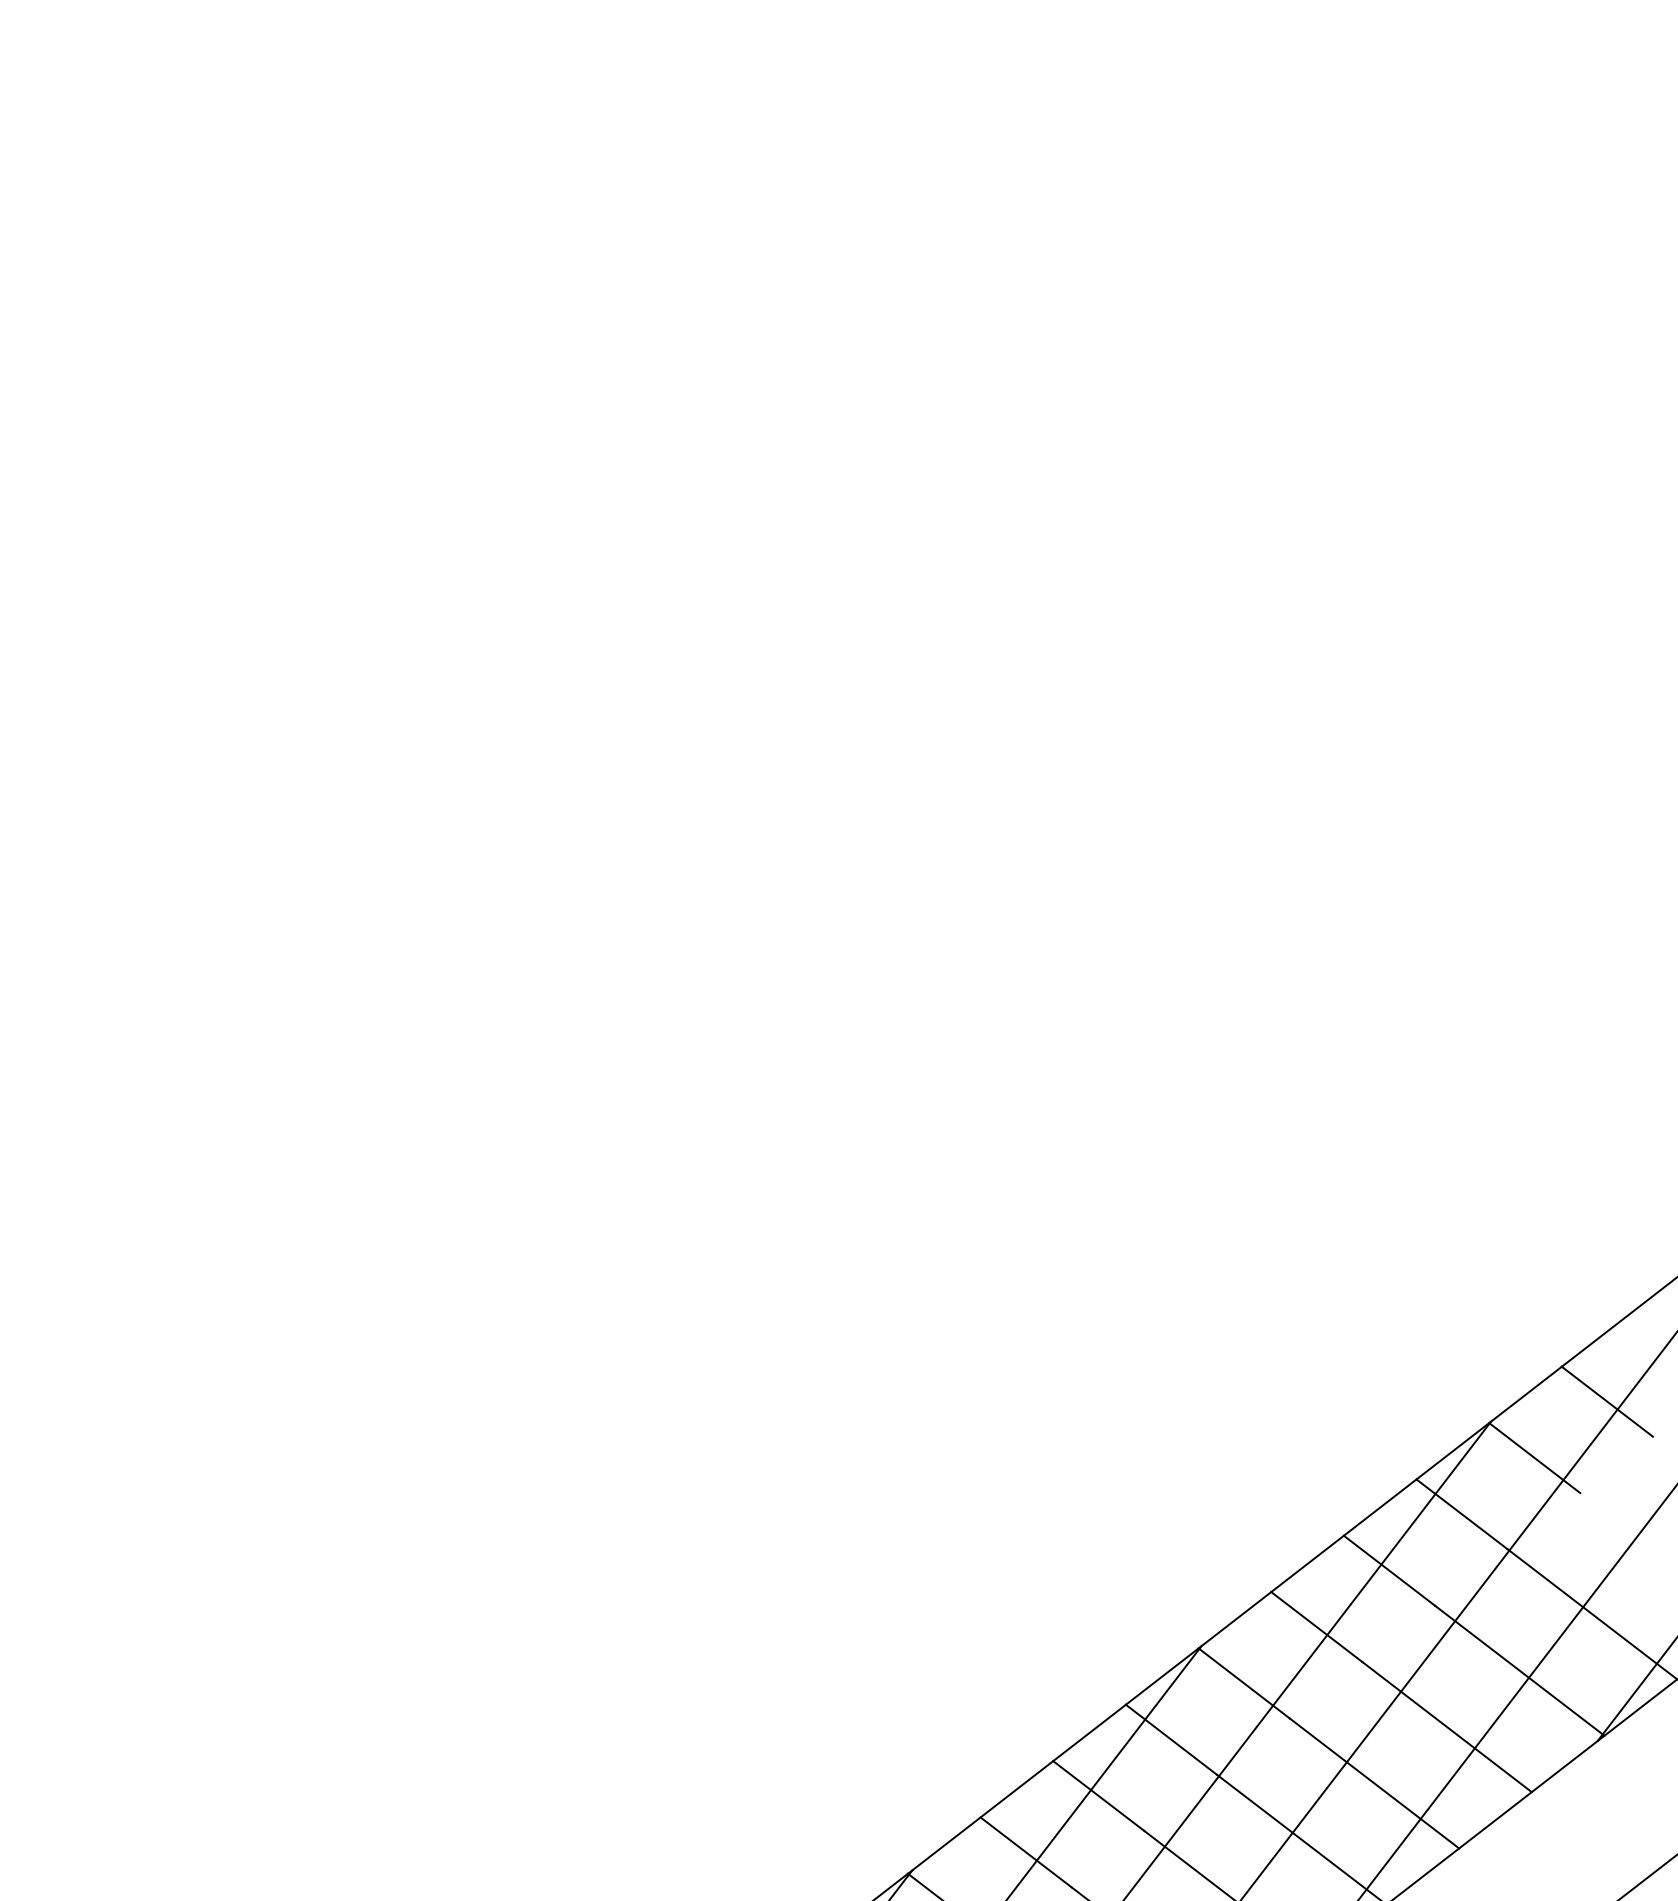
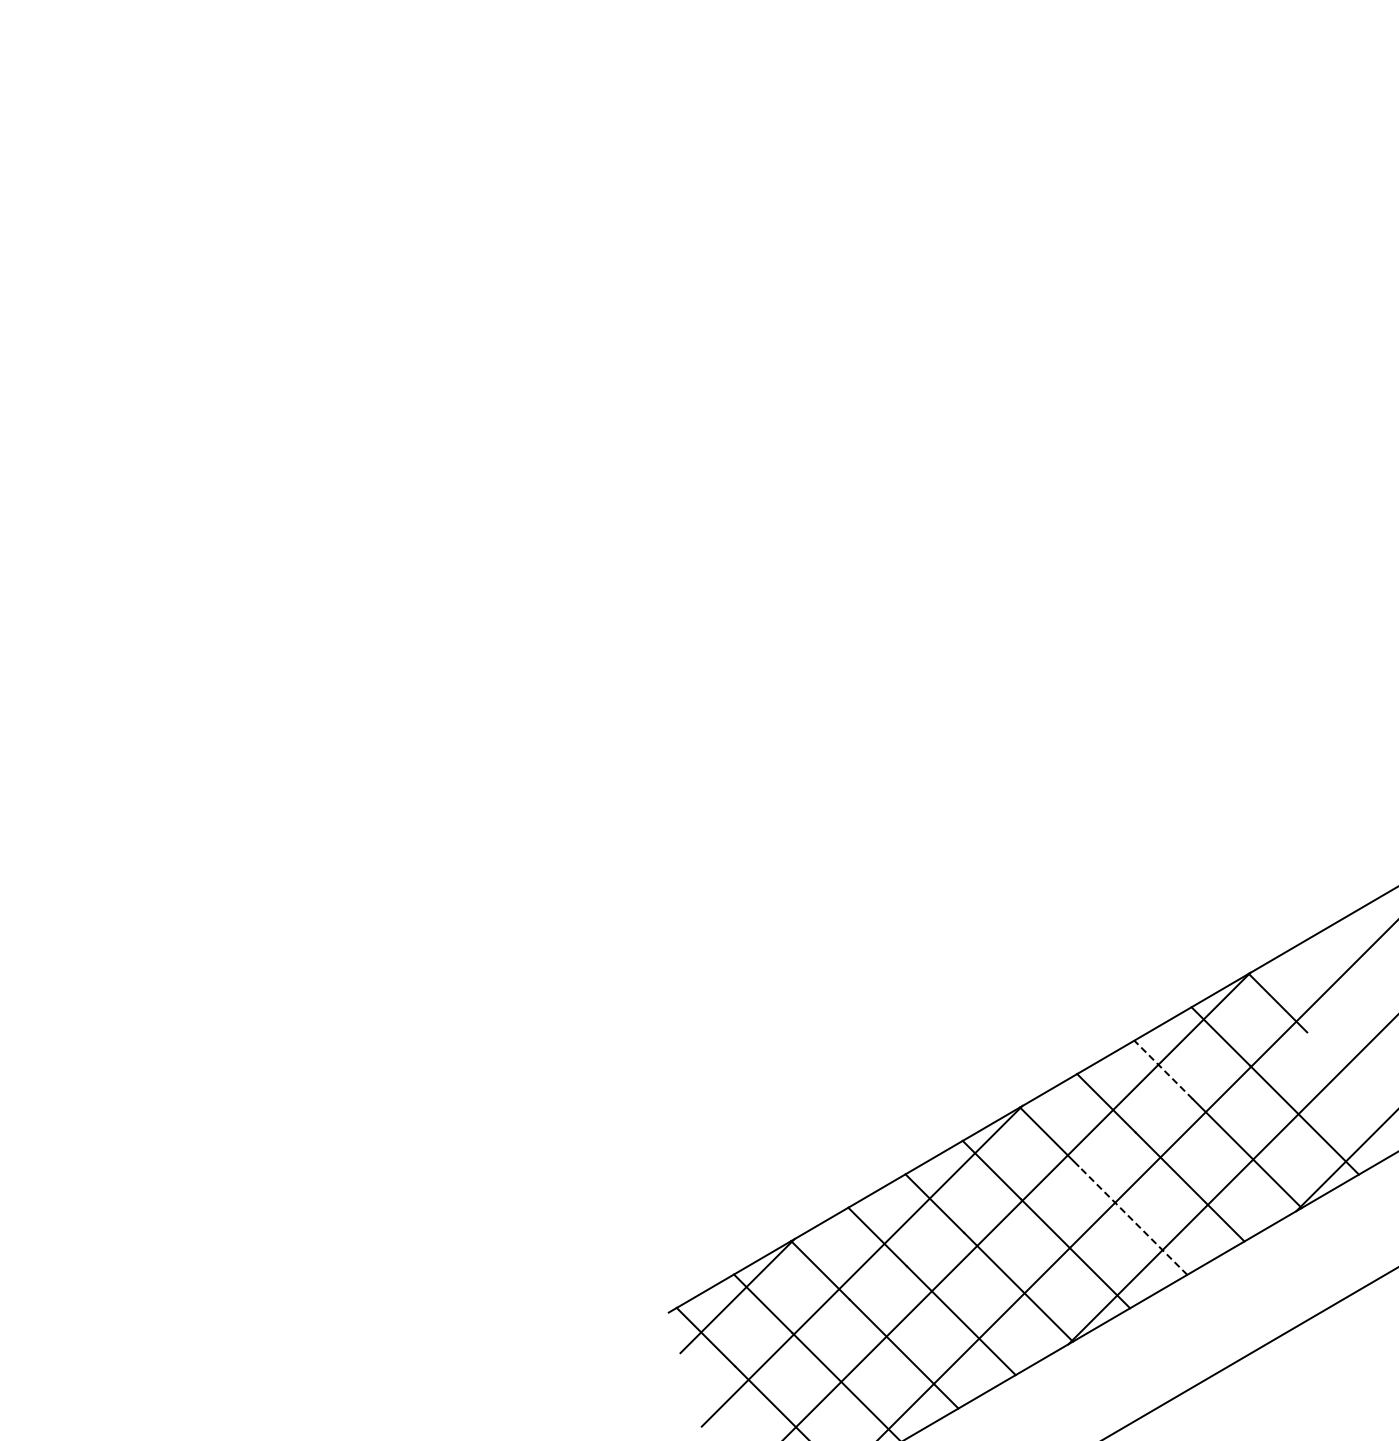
line: (1606, 1401) -> (1334, 969), removed
line: (1389, 1570) -> (1163, 1069), solid -> dashed
line: (1373, 1783) -> (1132, 1220), solid -> dashed

